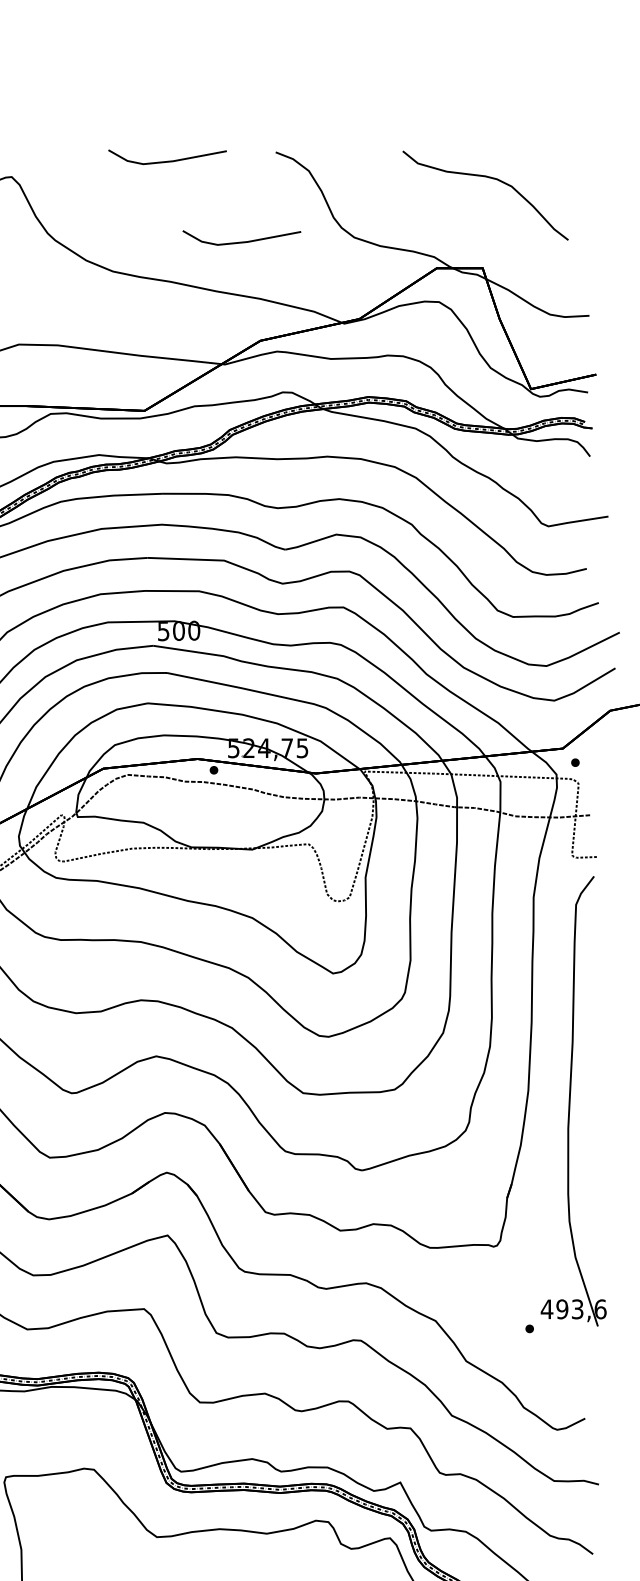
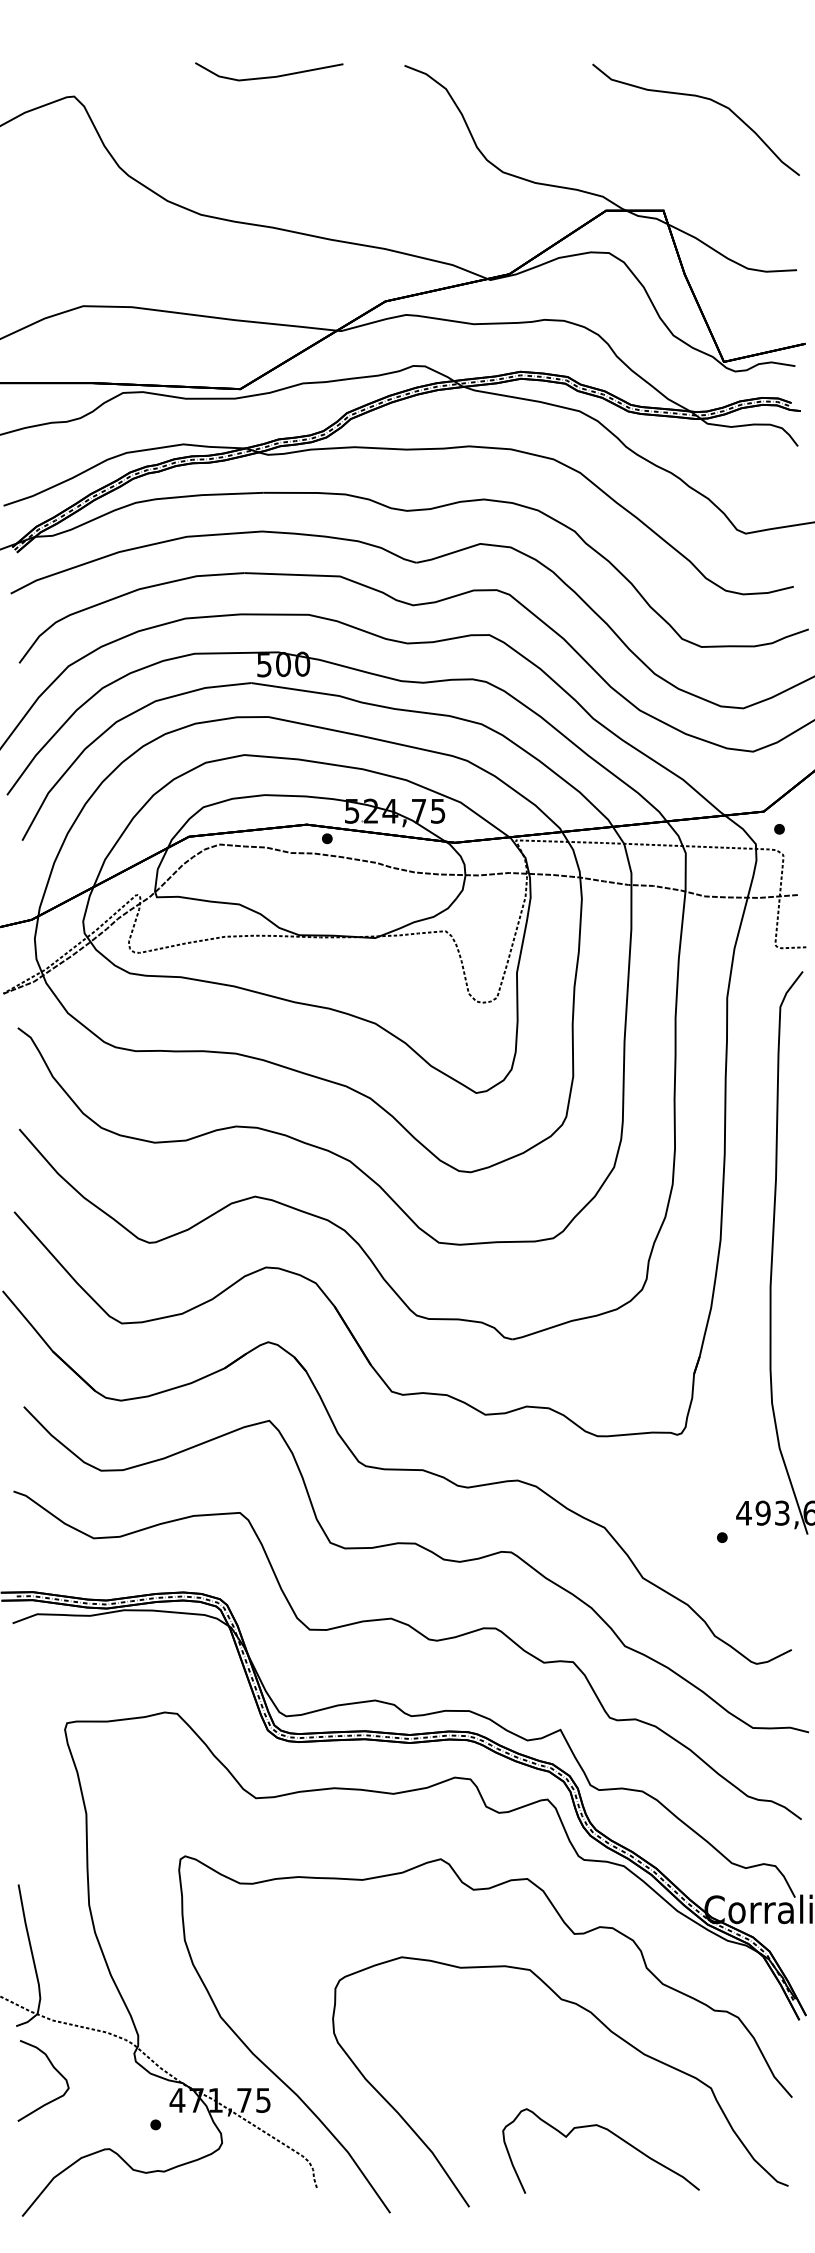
curve: (490, 178) -> (702, 98), moved
line: (242, 241) -> (362, 177), removed

